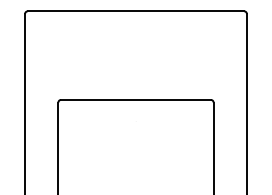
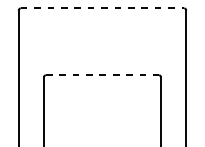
line: (136, 11) -> (102, 8), solid -> dashed
line: (136, 99) -> (102, 75), solid -> dashed

